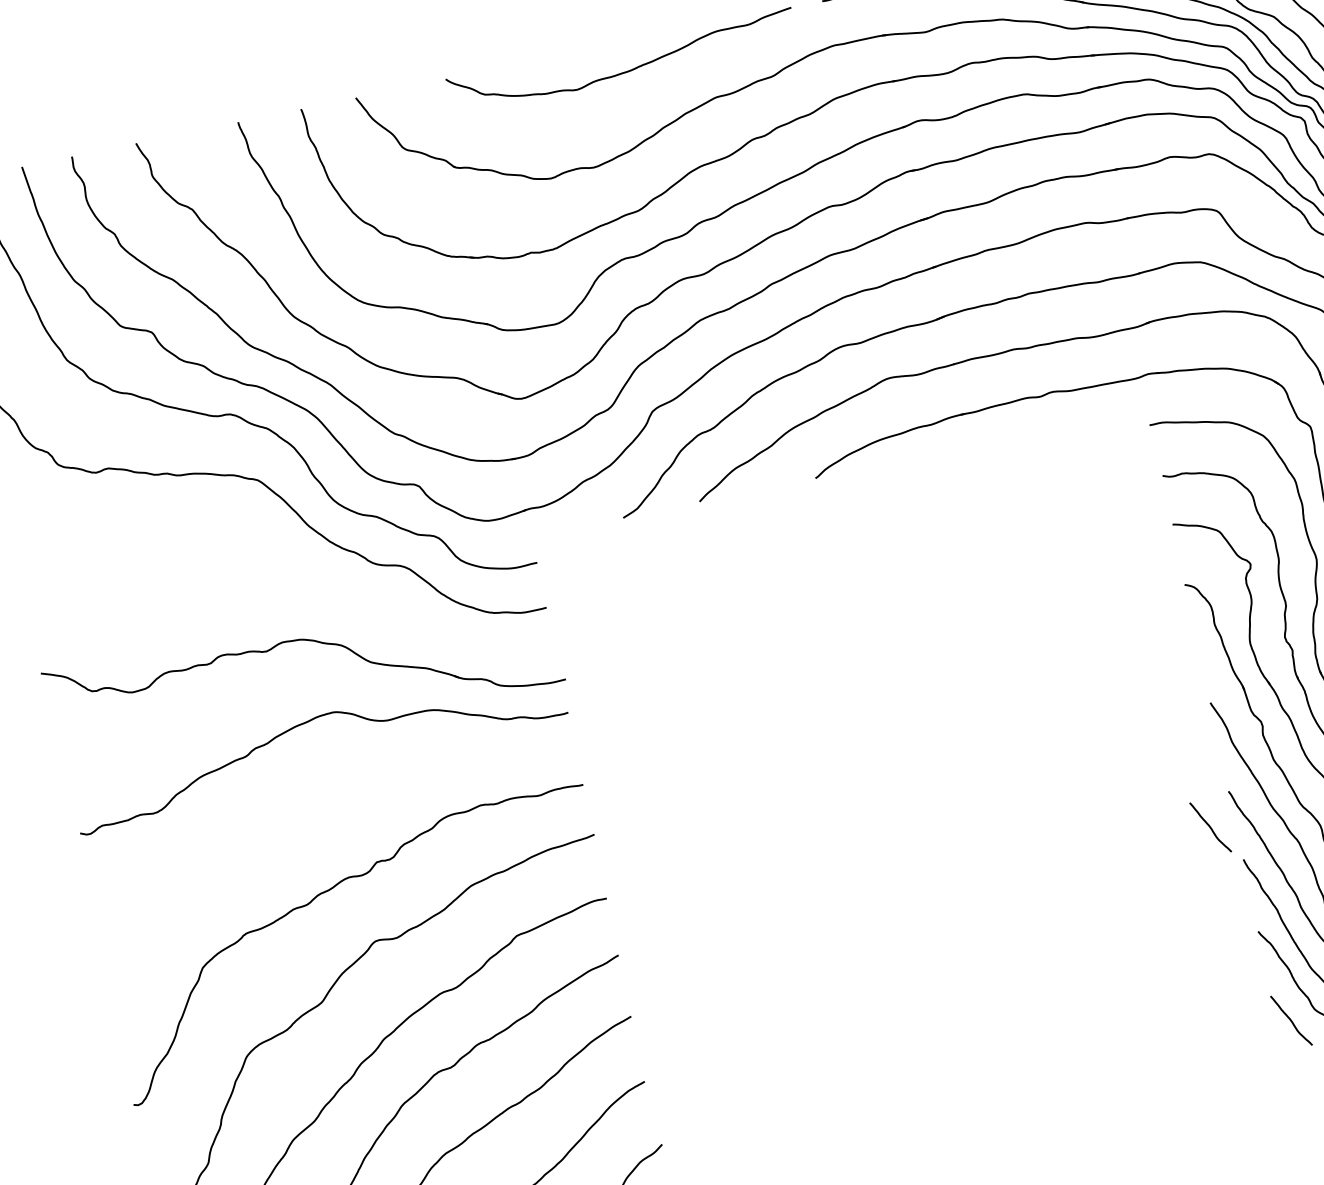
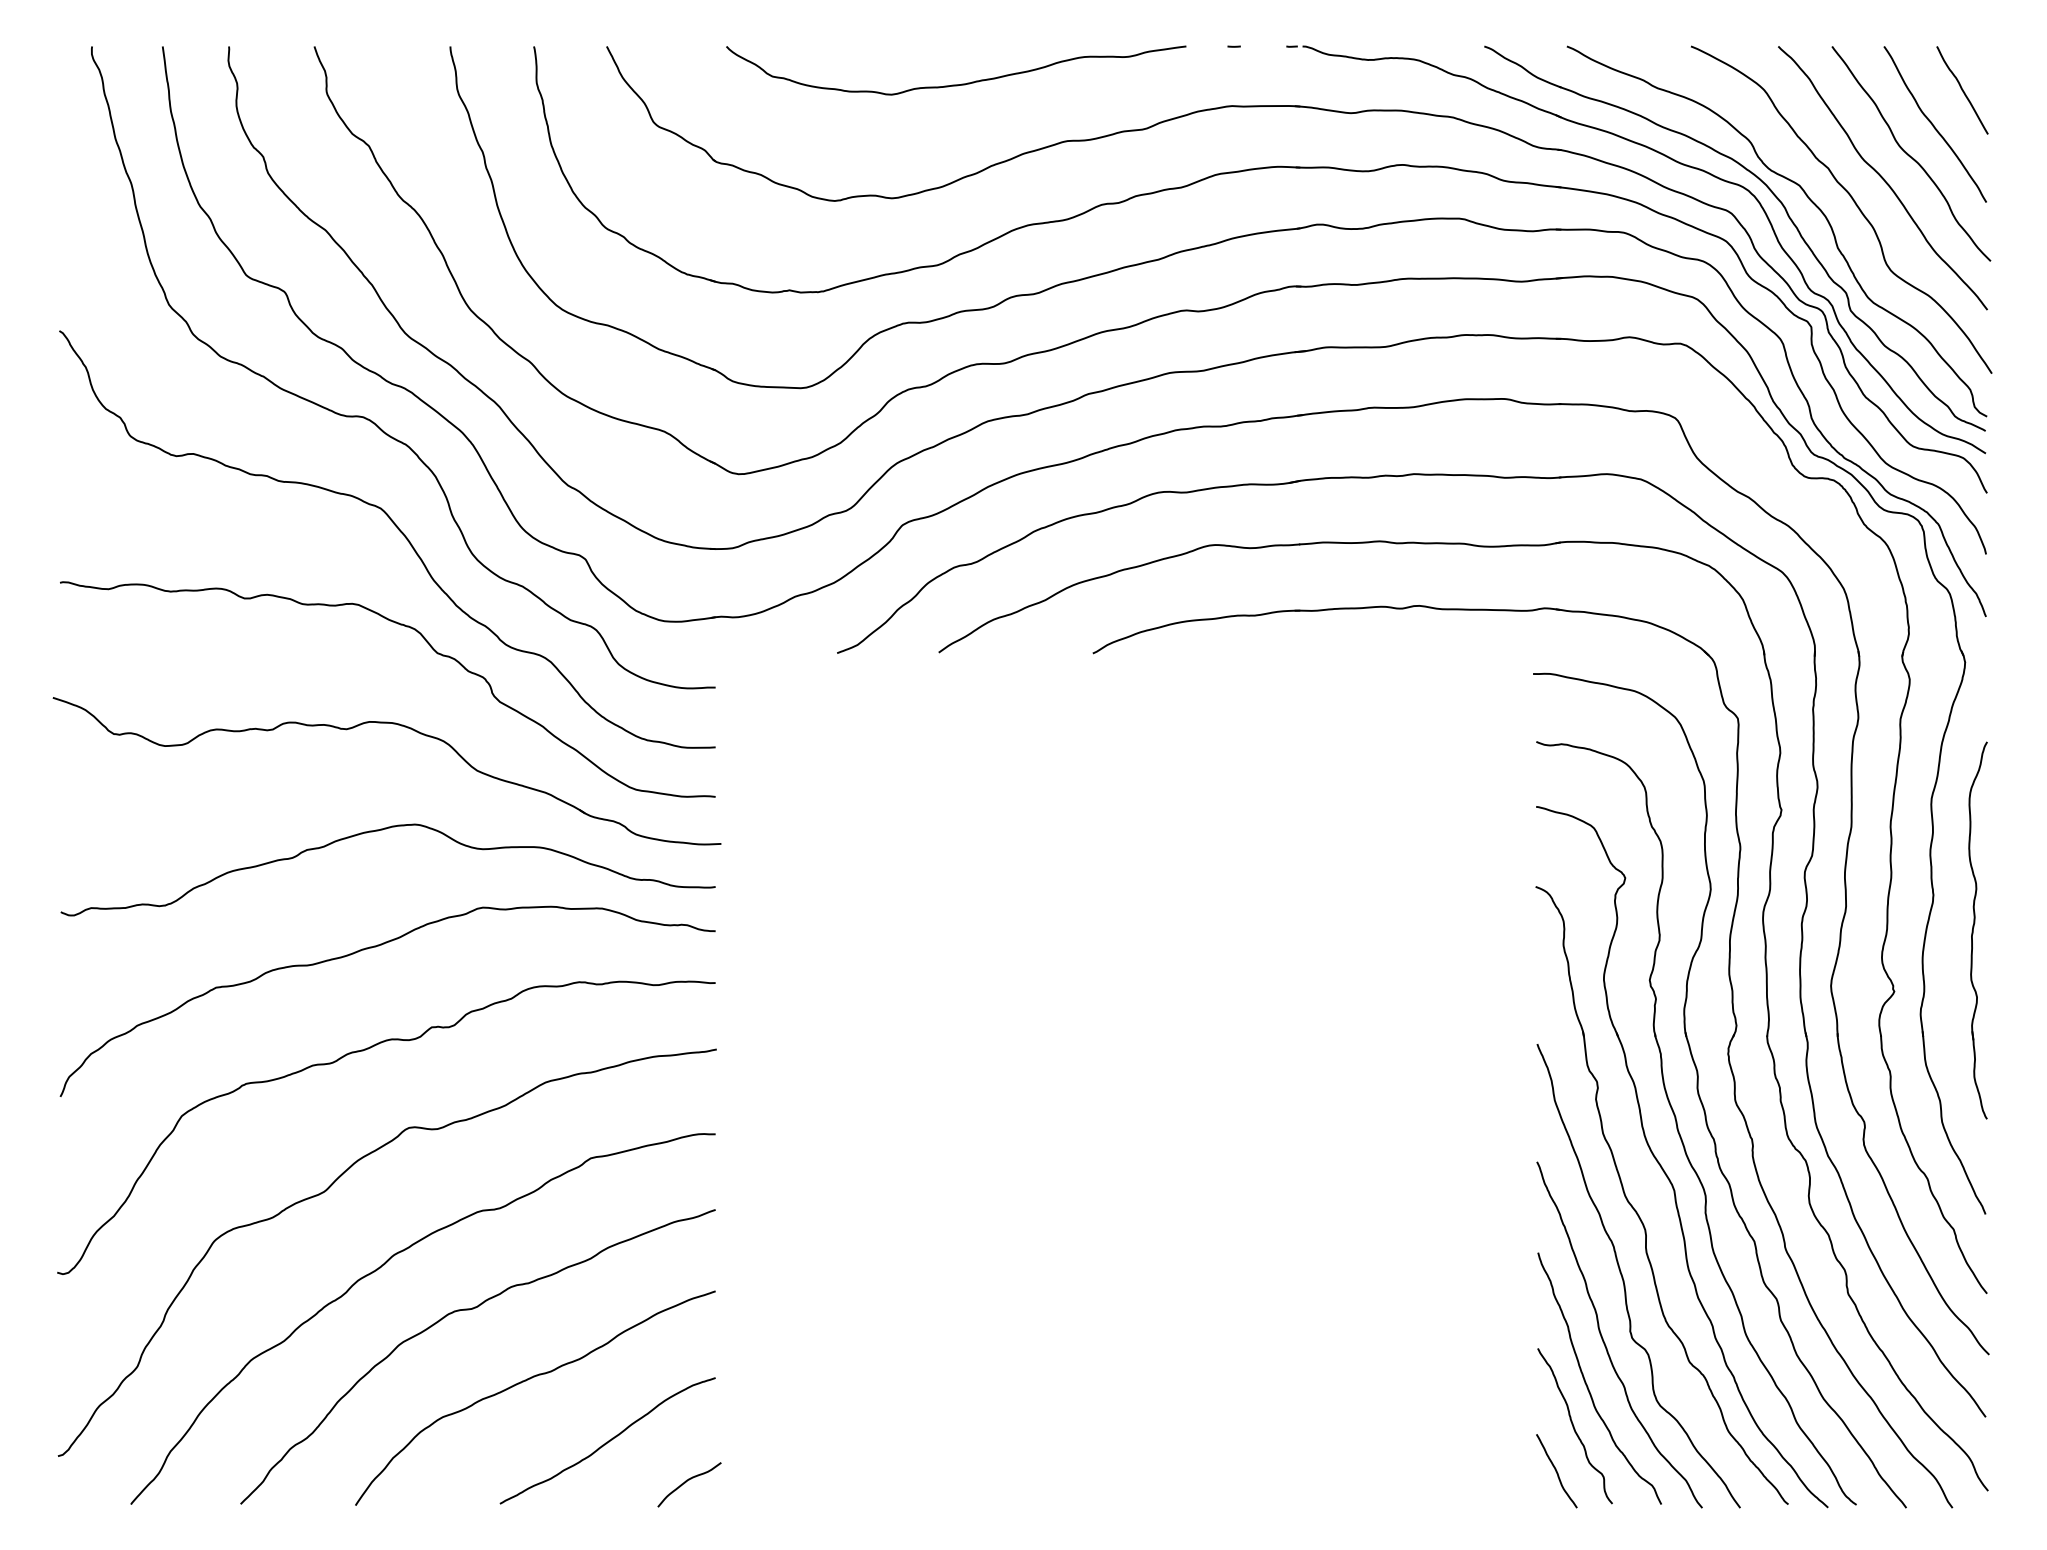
curve: (316, 577) -> (430, 647), added
curve: (322, 810) -> (376, 947), added
curve: (1210, 827) -> (1504, 1203), removed

